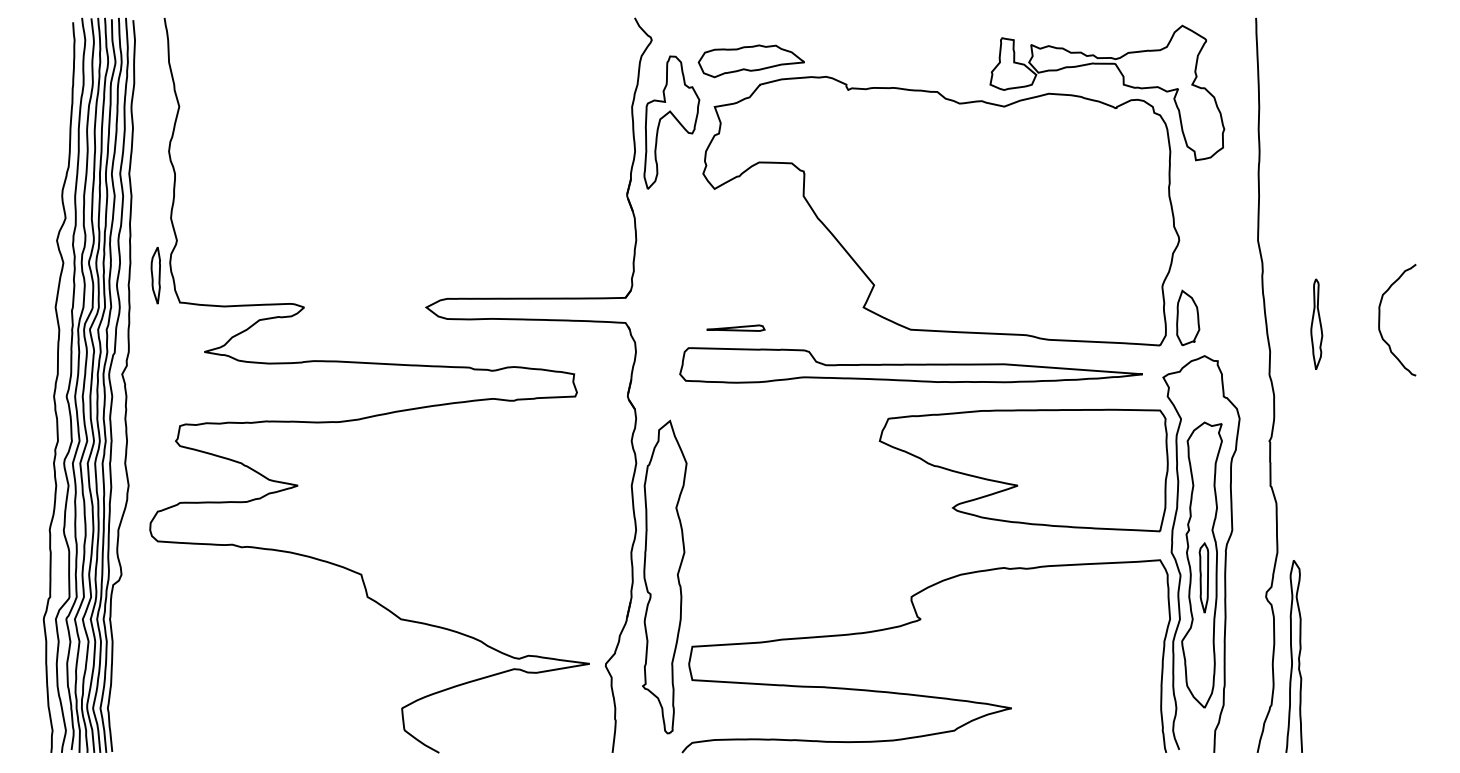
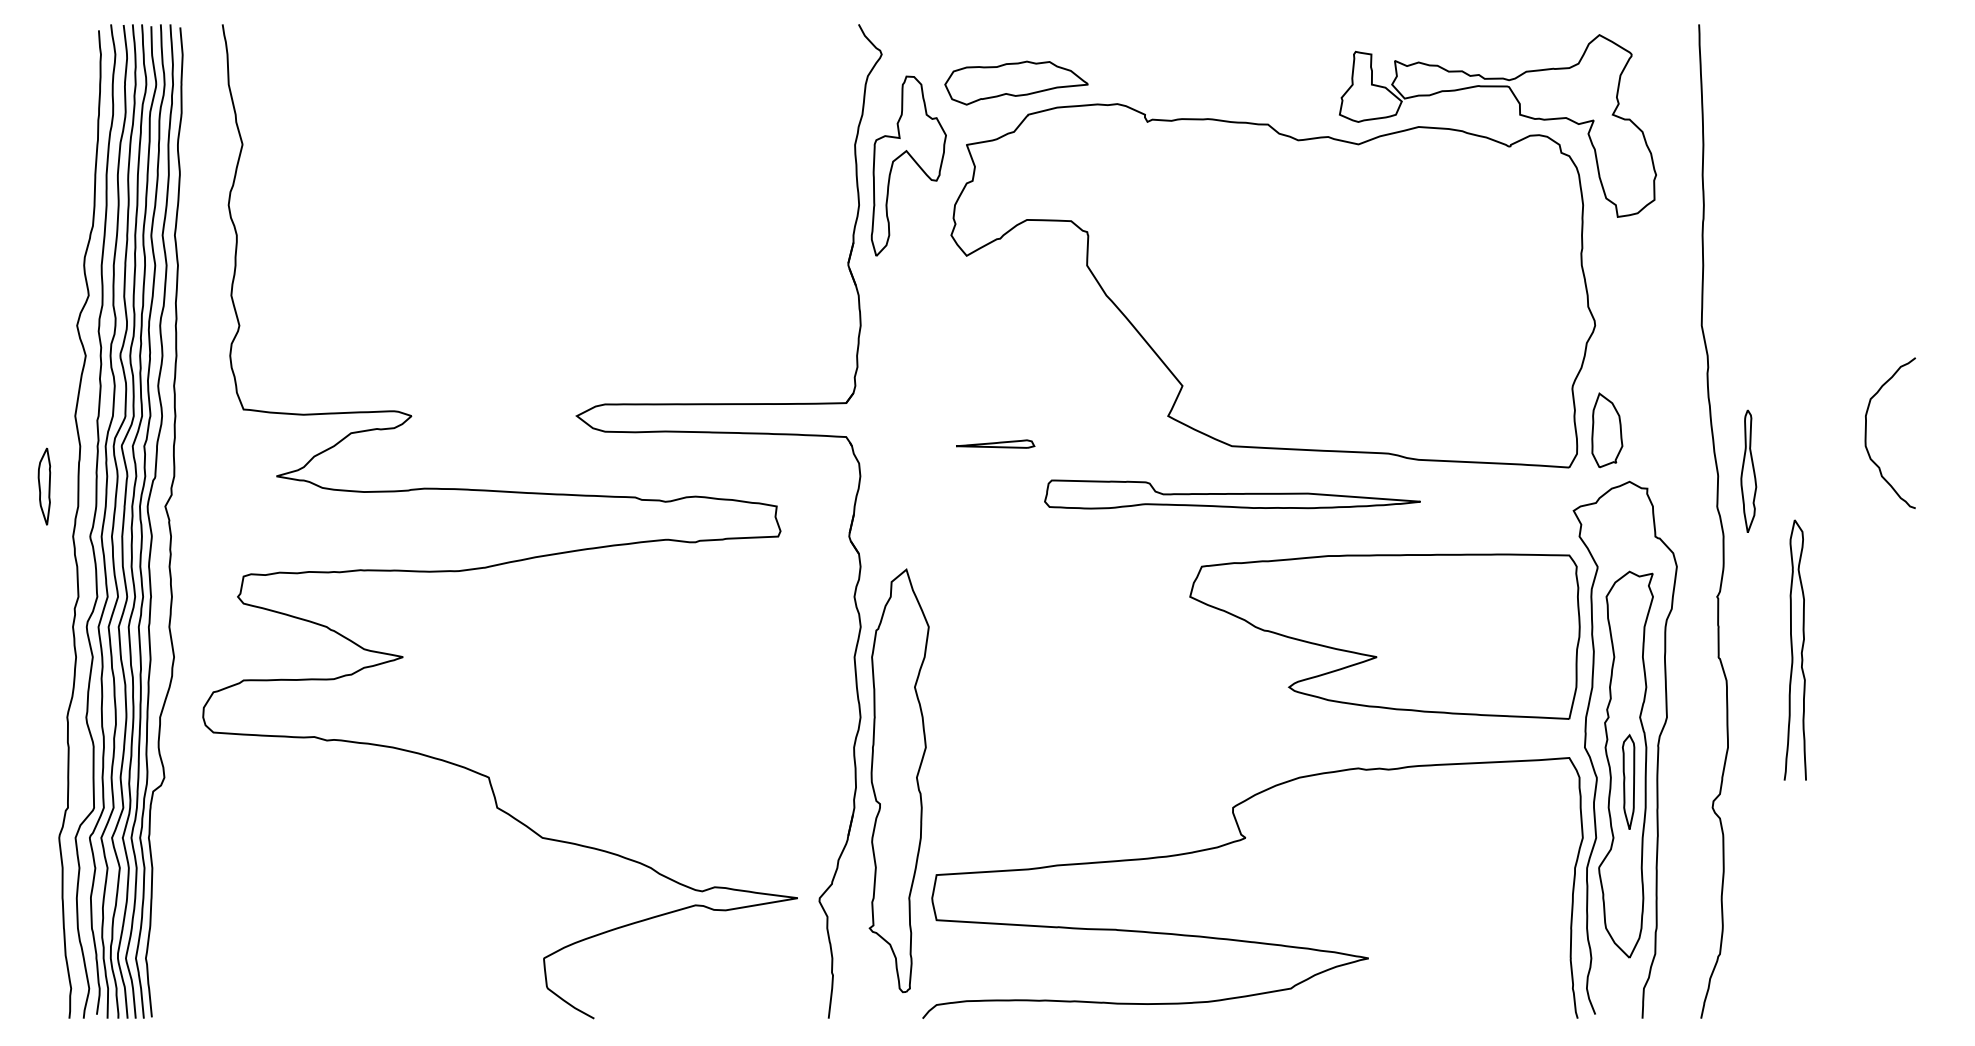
part: (155, 275) -> (43, 486), moved
part: (1316, 323) -> (1748, 470), moved
part: (910, 365) -> (1231, 494), size x0.6
curve: (1292, 656) -> (1793, 650), moved

